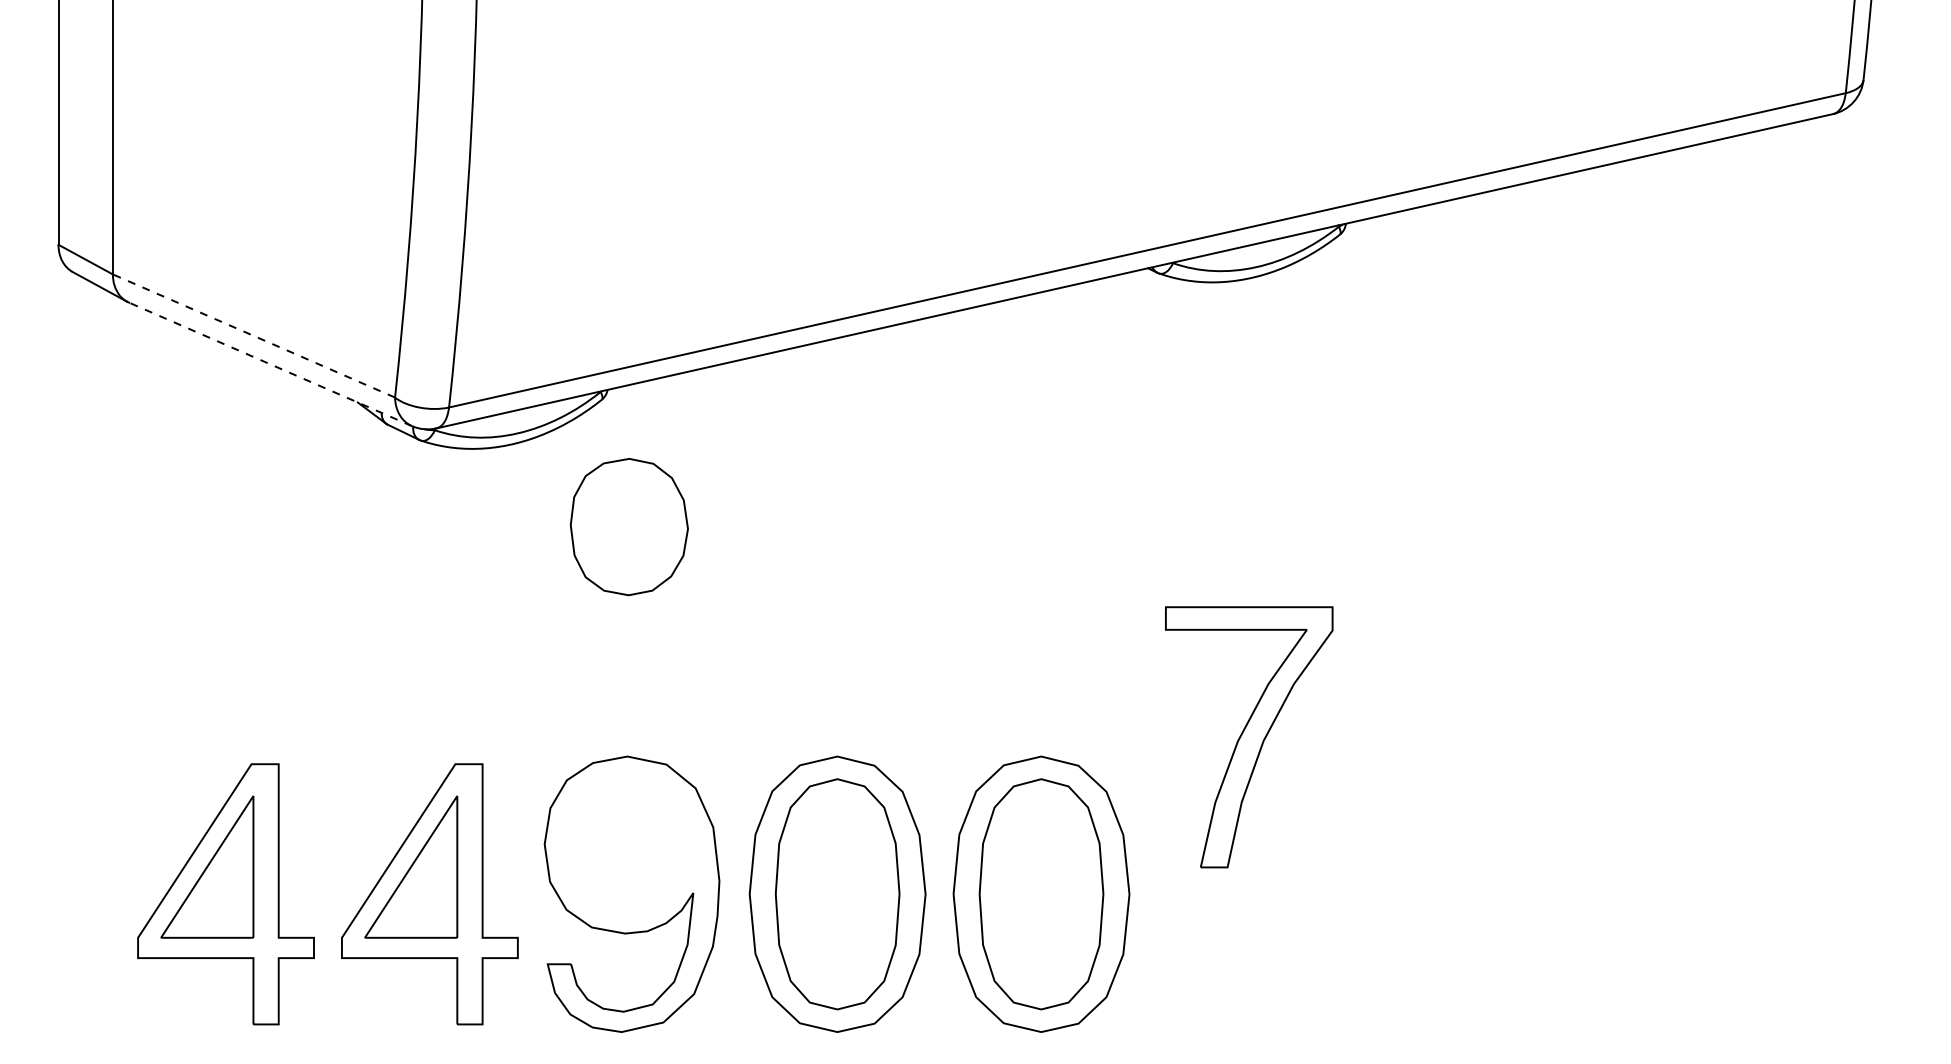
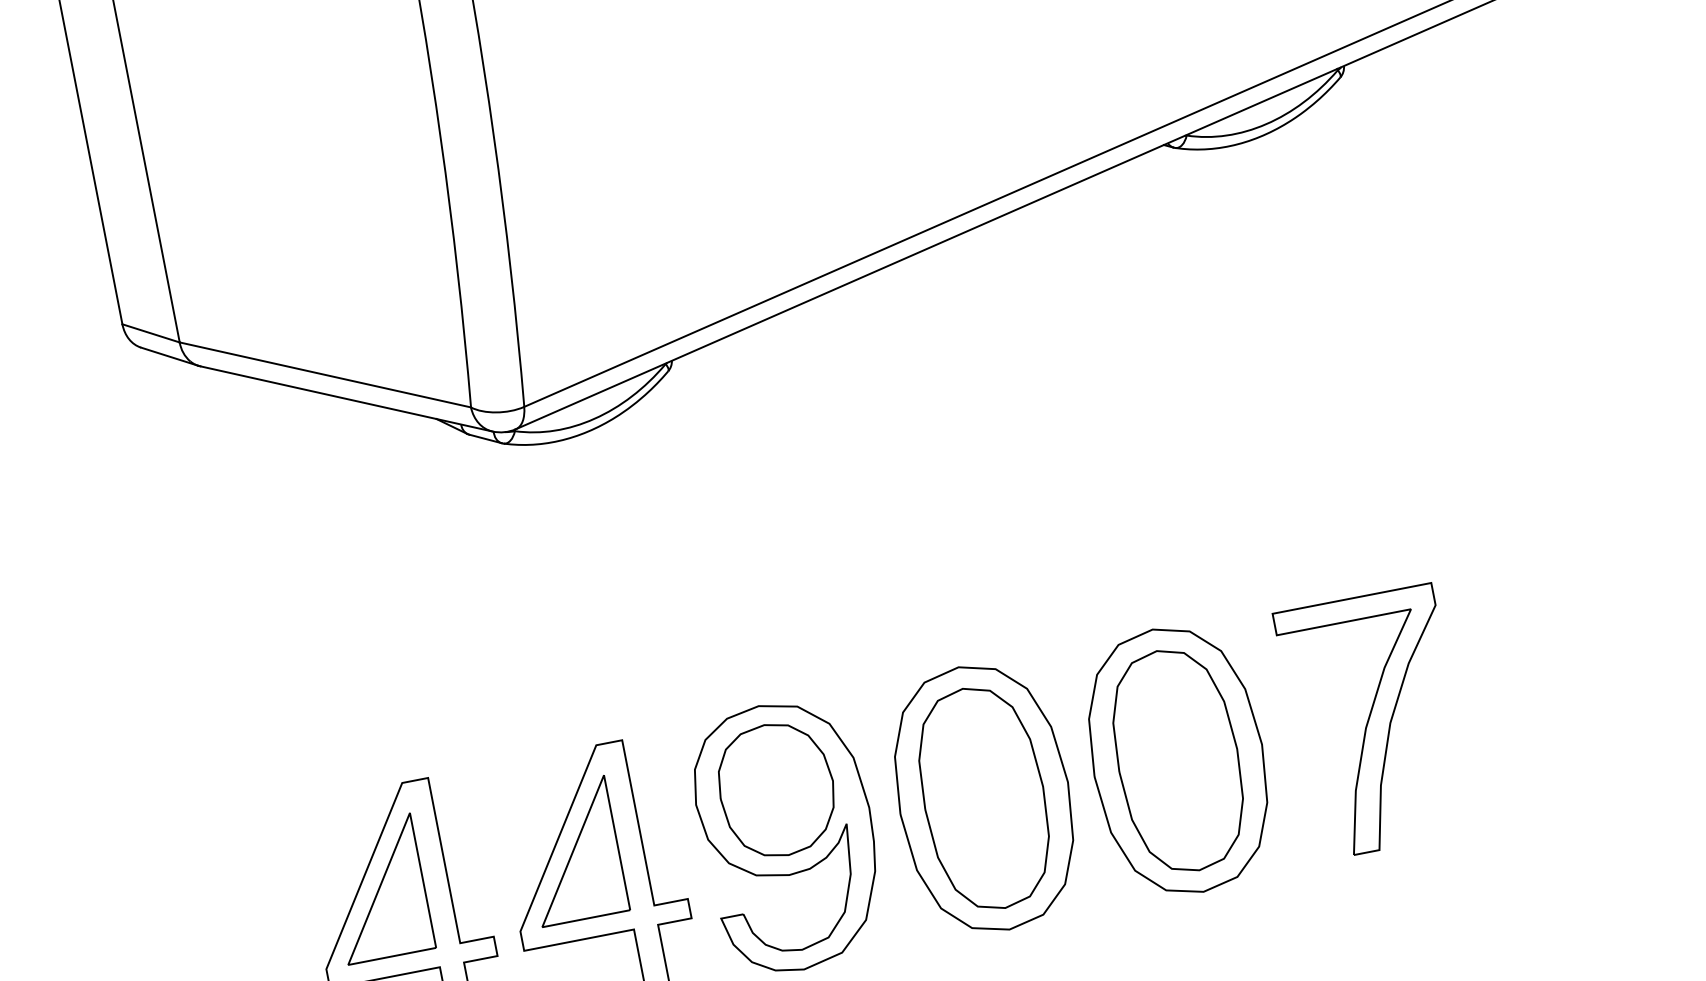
line: (253, 335) -> (324, 374), dashed -> solid
line: (270, 364) -> (346, 399), dashed -> solid
part: (628, 527) -> (776, 790), moved
part: (1249, 737) -> (1376, 722), moved

